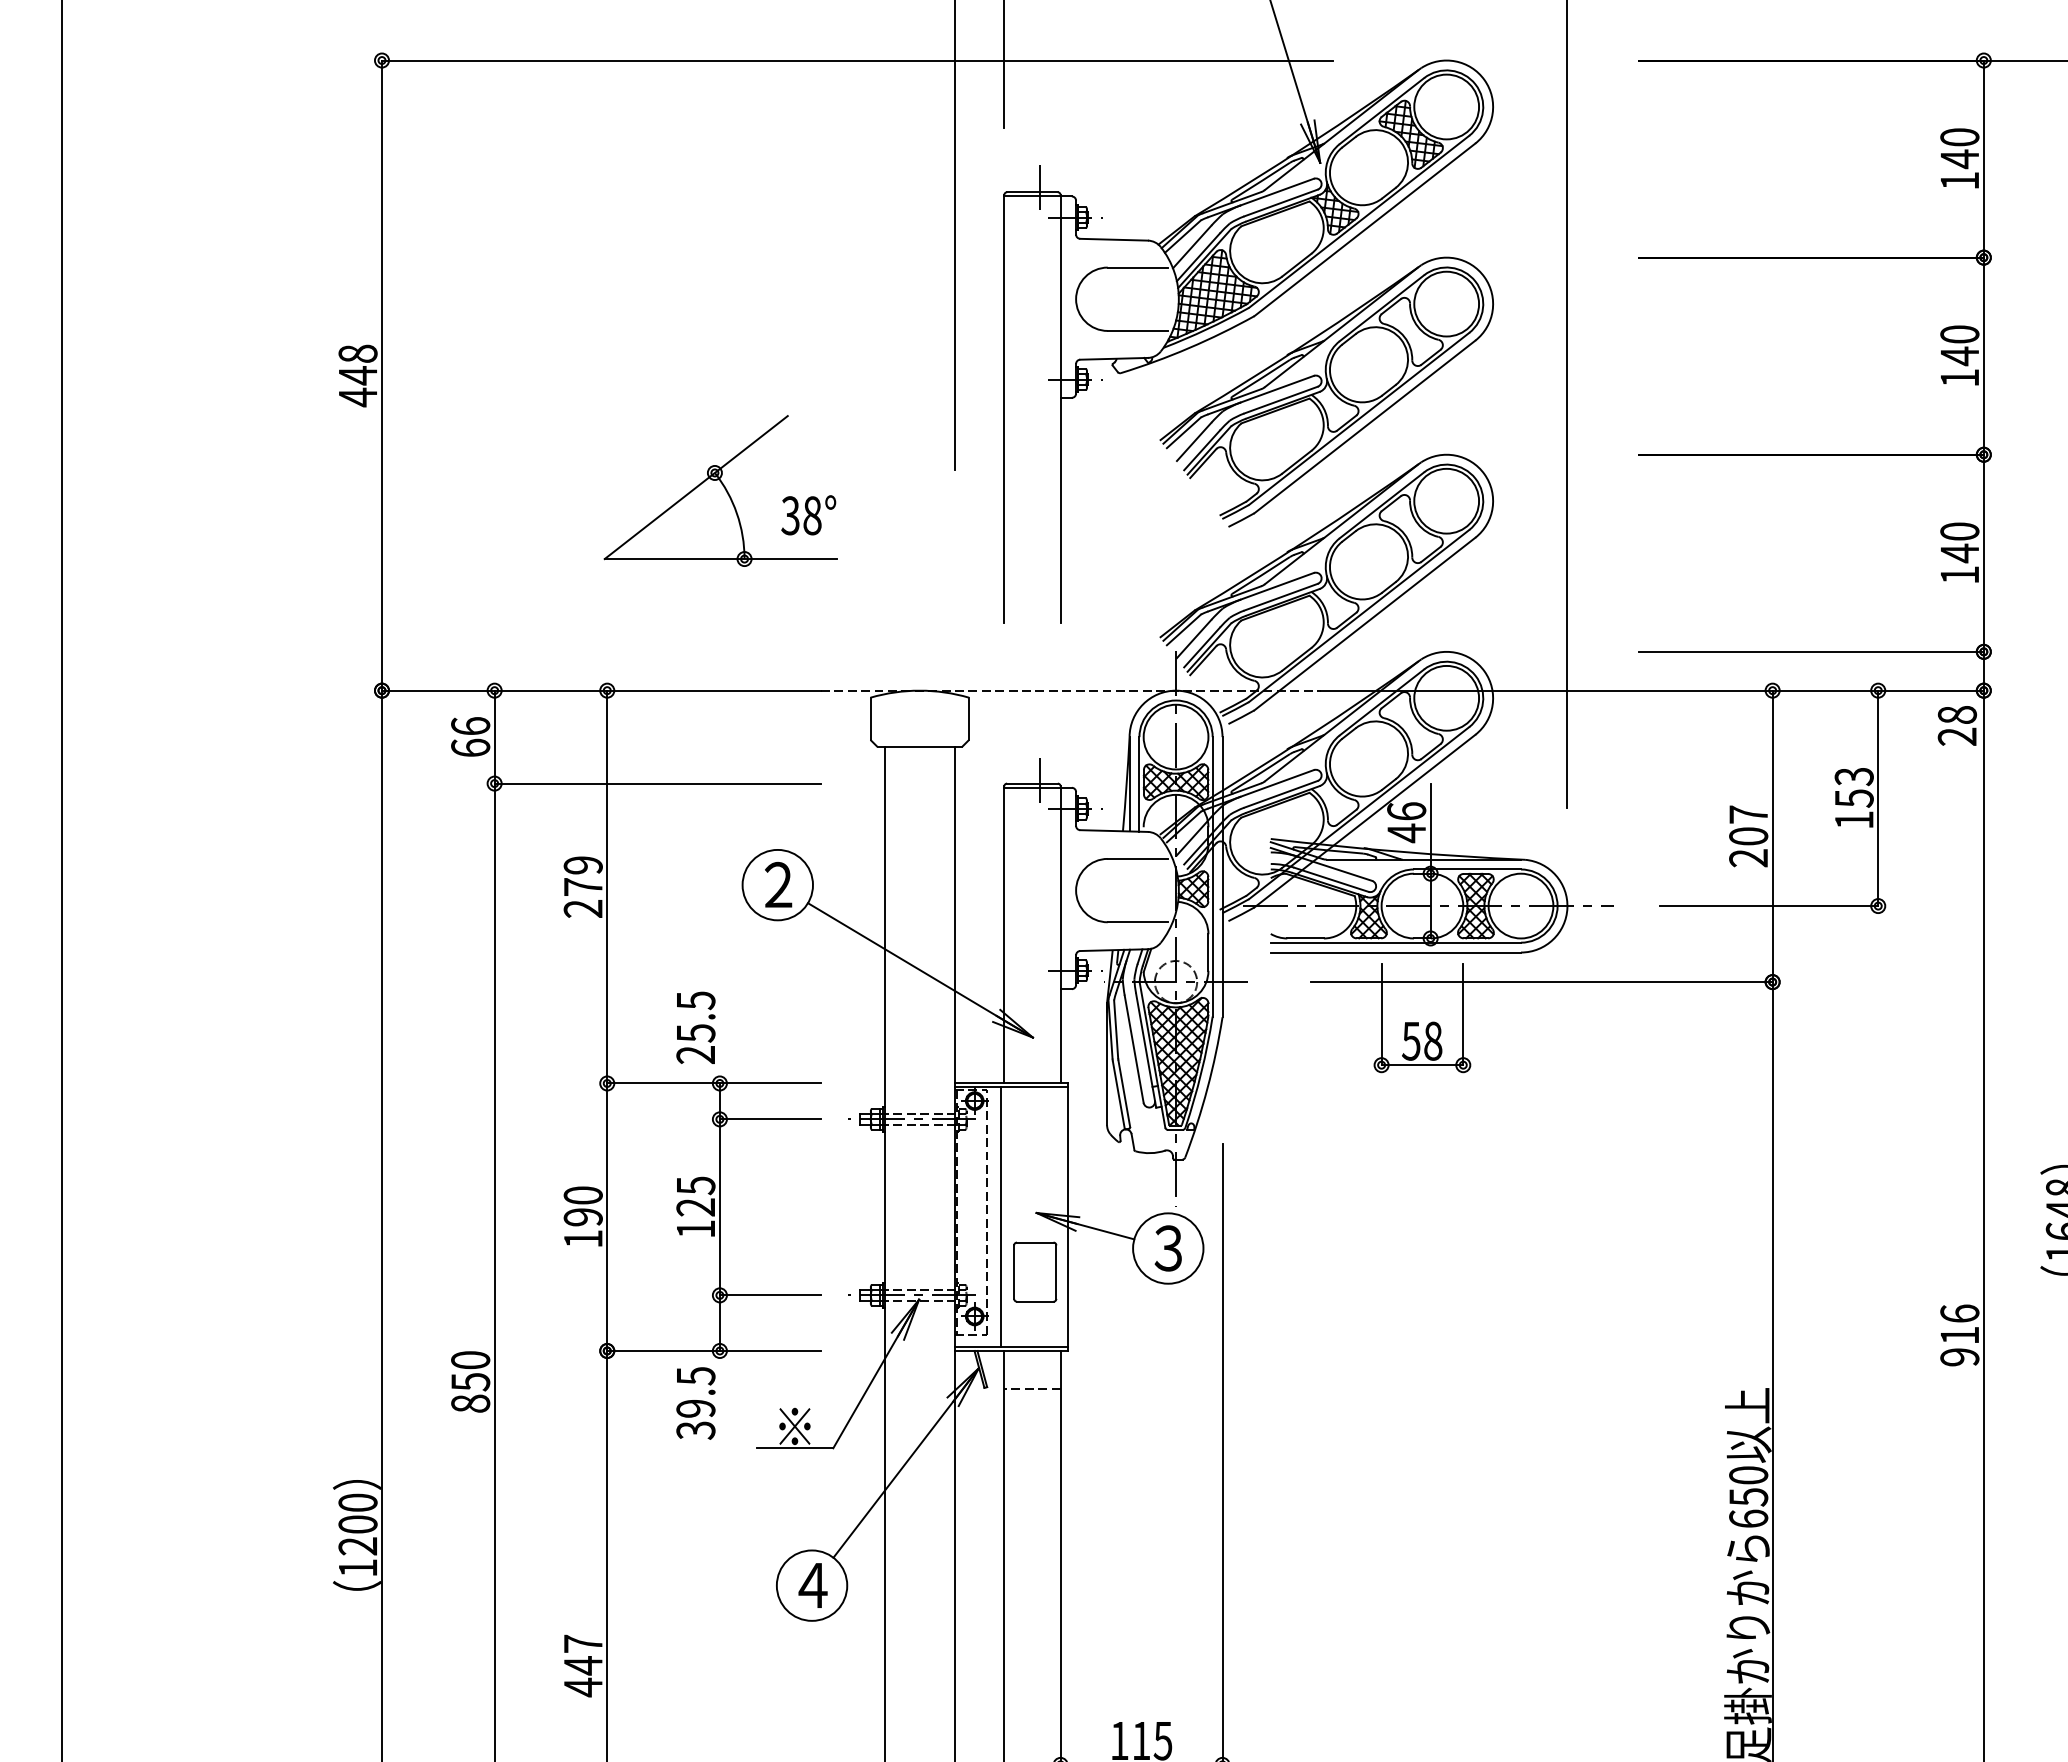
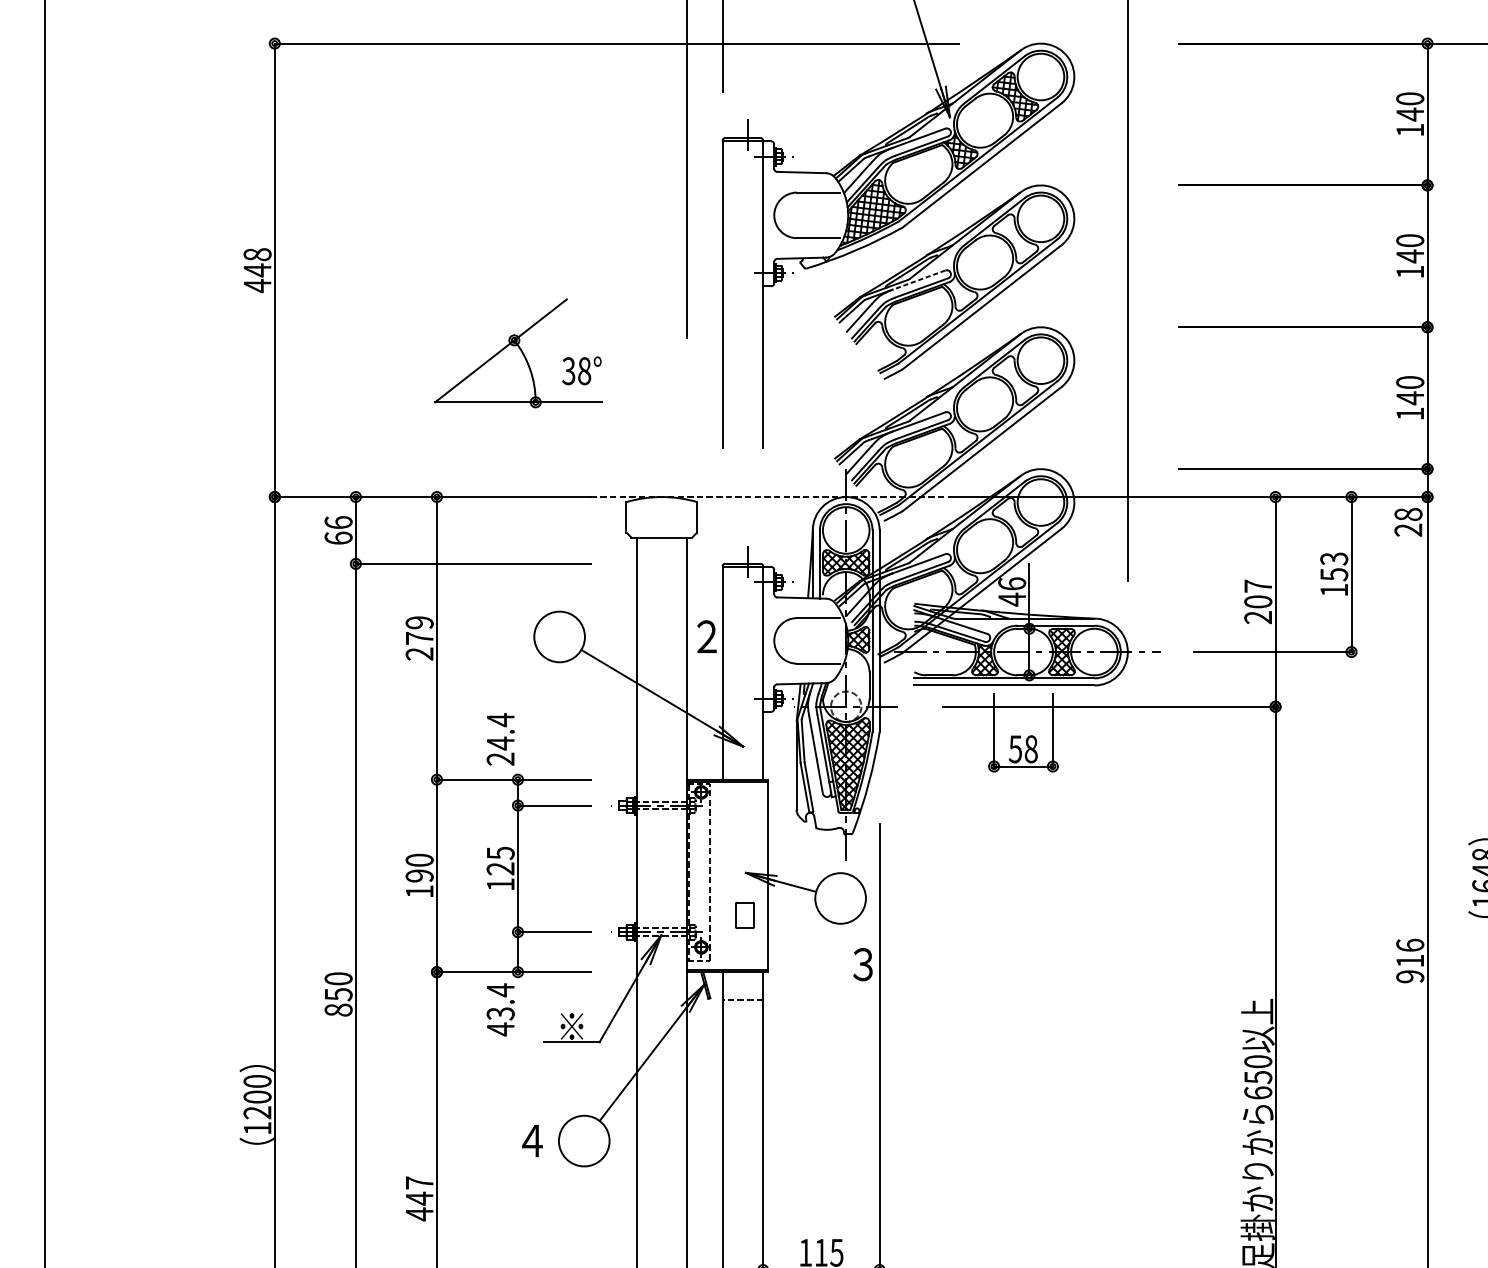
line: (1276, 389) -> (918, 280), solid -> dashed
text: (778, 884) -> (706, 636), moved
text: (696, 1016) -> (501, 731), 25.5 -> 24.4
line: (1000, 1217) -> (719, 876), removed
text: (1167, 1248) -> (862, 964), moved
part: (1035, 1271) -> (745, 915), size x0.6
text: (695, 1403) -> (500, 1009), 39.5 -> 43.4
text: (812, 1585) -> (532, 1140), moved

